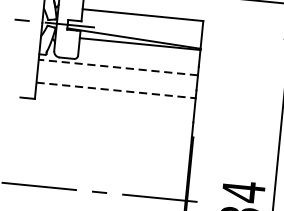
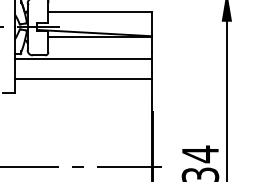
line: (118, 68) -> (83, 59), dashed -> solid
line: (117, 90) -> (84, 78), dashed -> solid

